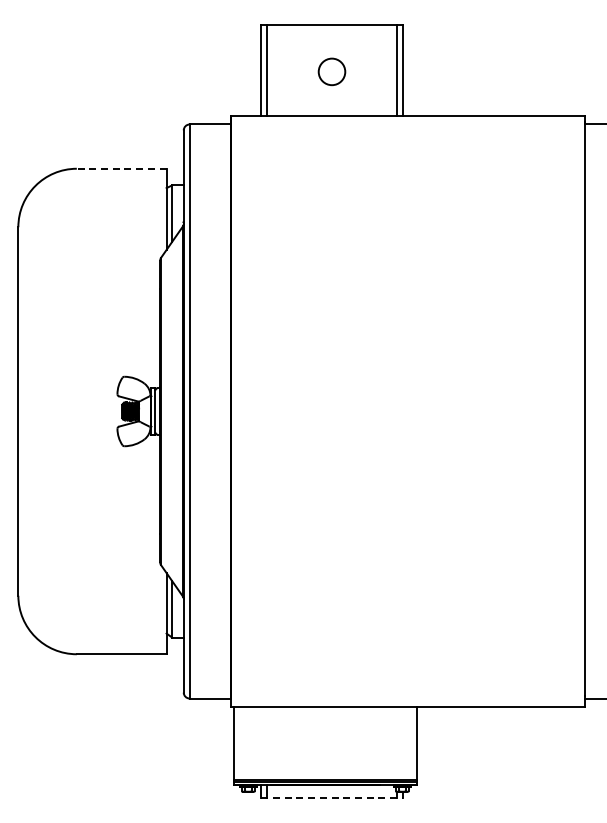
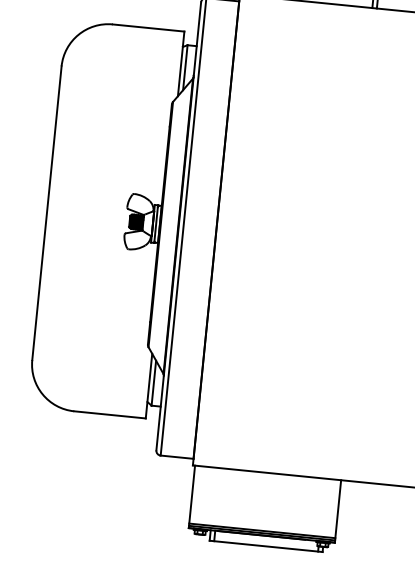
line: (121, 168) -> (148, 27), dashed -> solid
line: (332, 798) -> (266, 546), dashed -> solid

